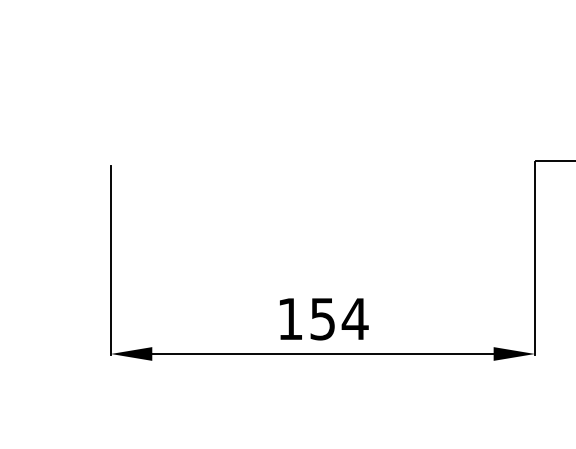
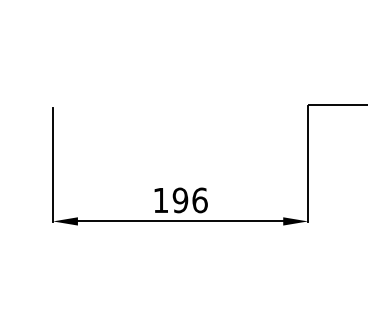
text: (339, 319) -> (190, 200), 154 -> 196

